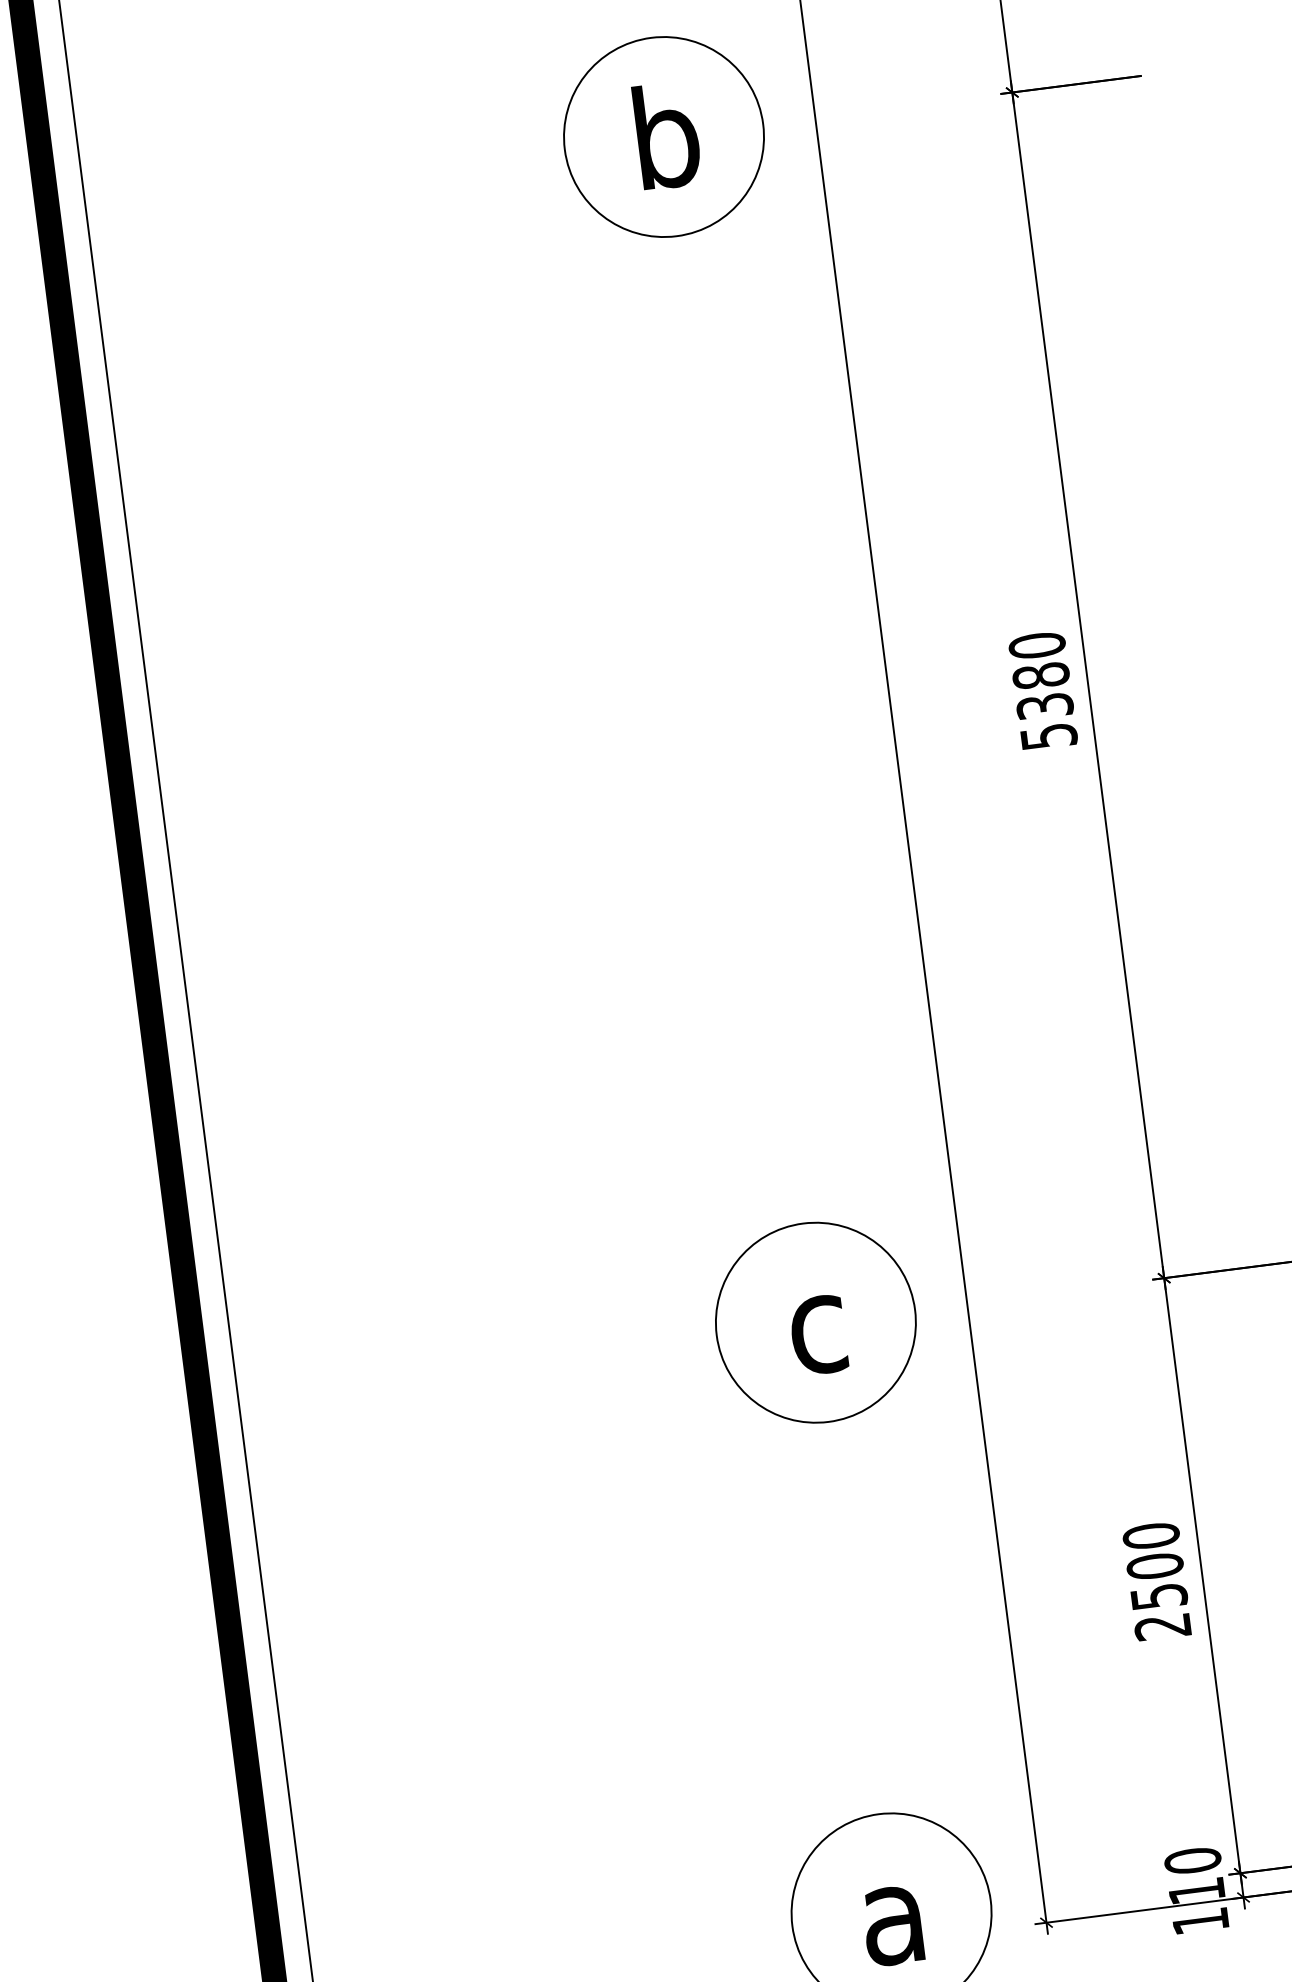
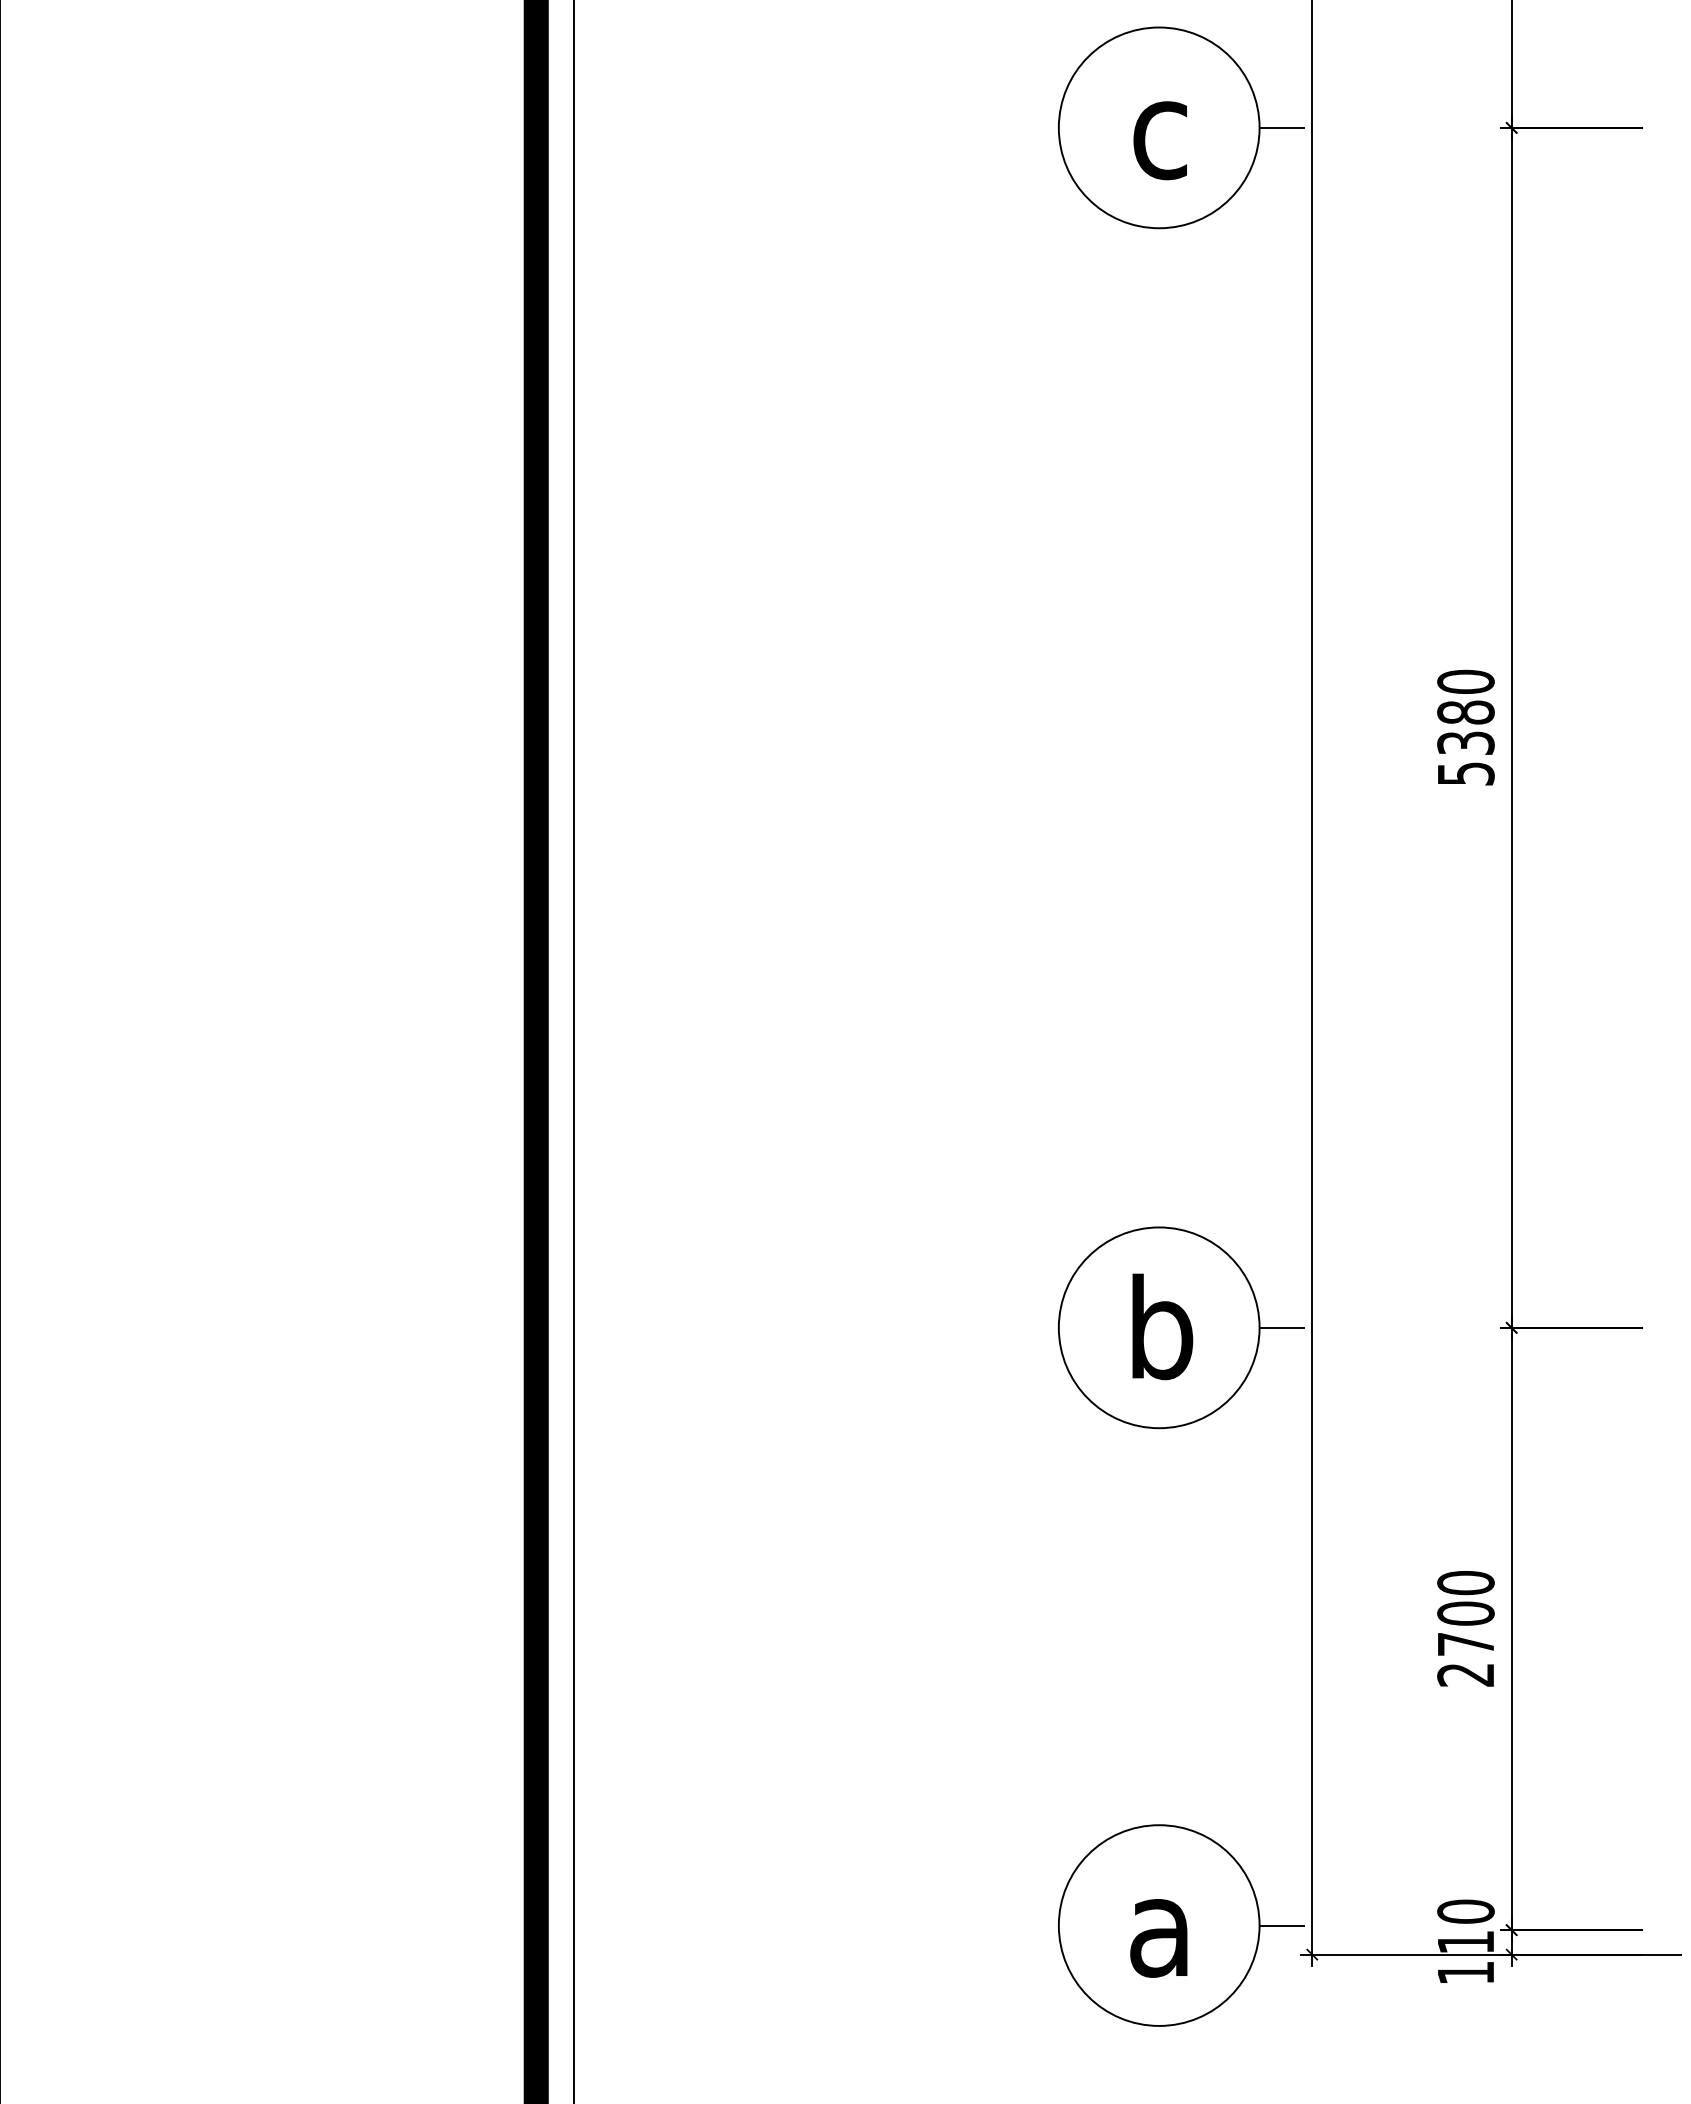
line: (784, 121) -> (1281, 127), added
text: (667, 135) -> (1162, 126), b -> c
line: (936, 1306) -> (1281, 1327), added
text: (819, 1321) -> (1162, 1326), c -> b
text: (1159, 1596) -> (1466, 1644), 2500 -> 2700
line: (1012, 1897) -> (1281, 1925), added

